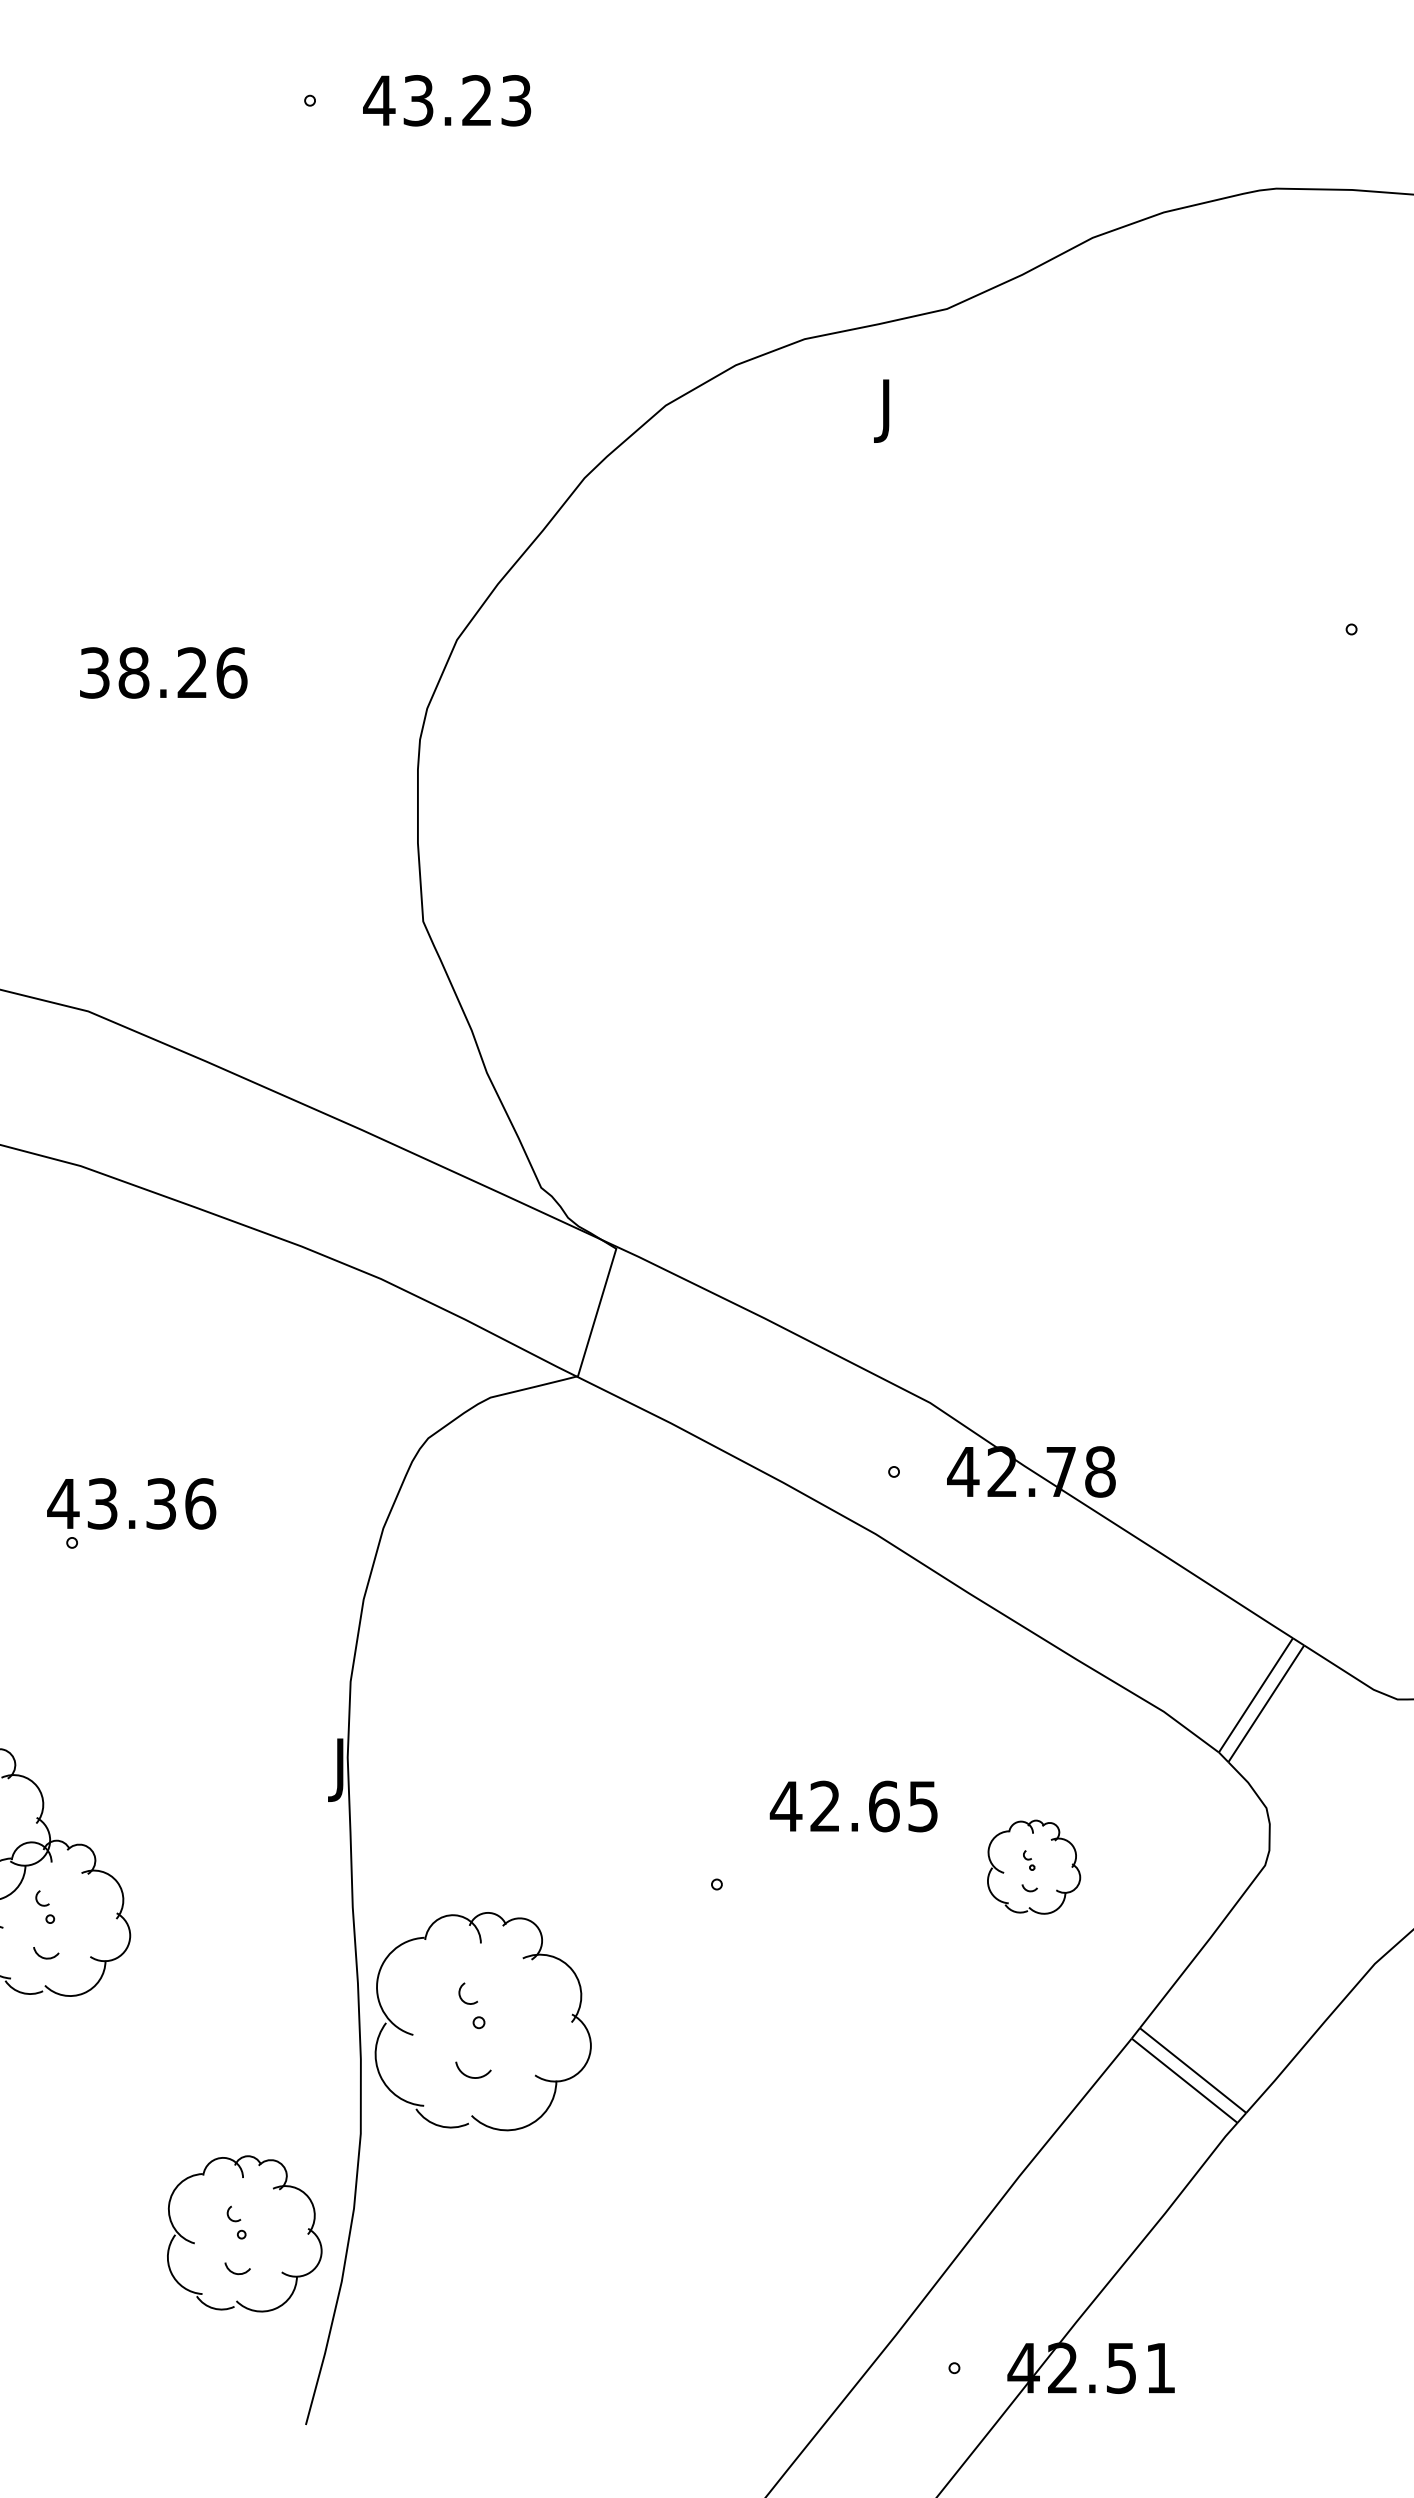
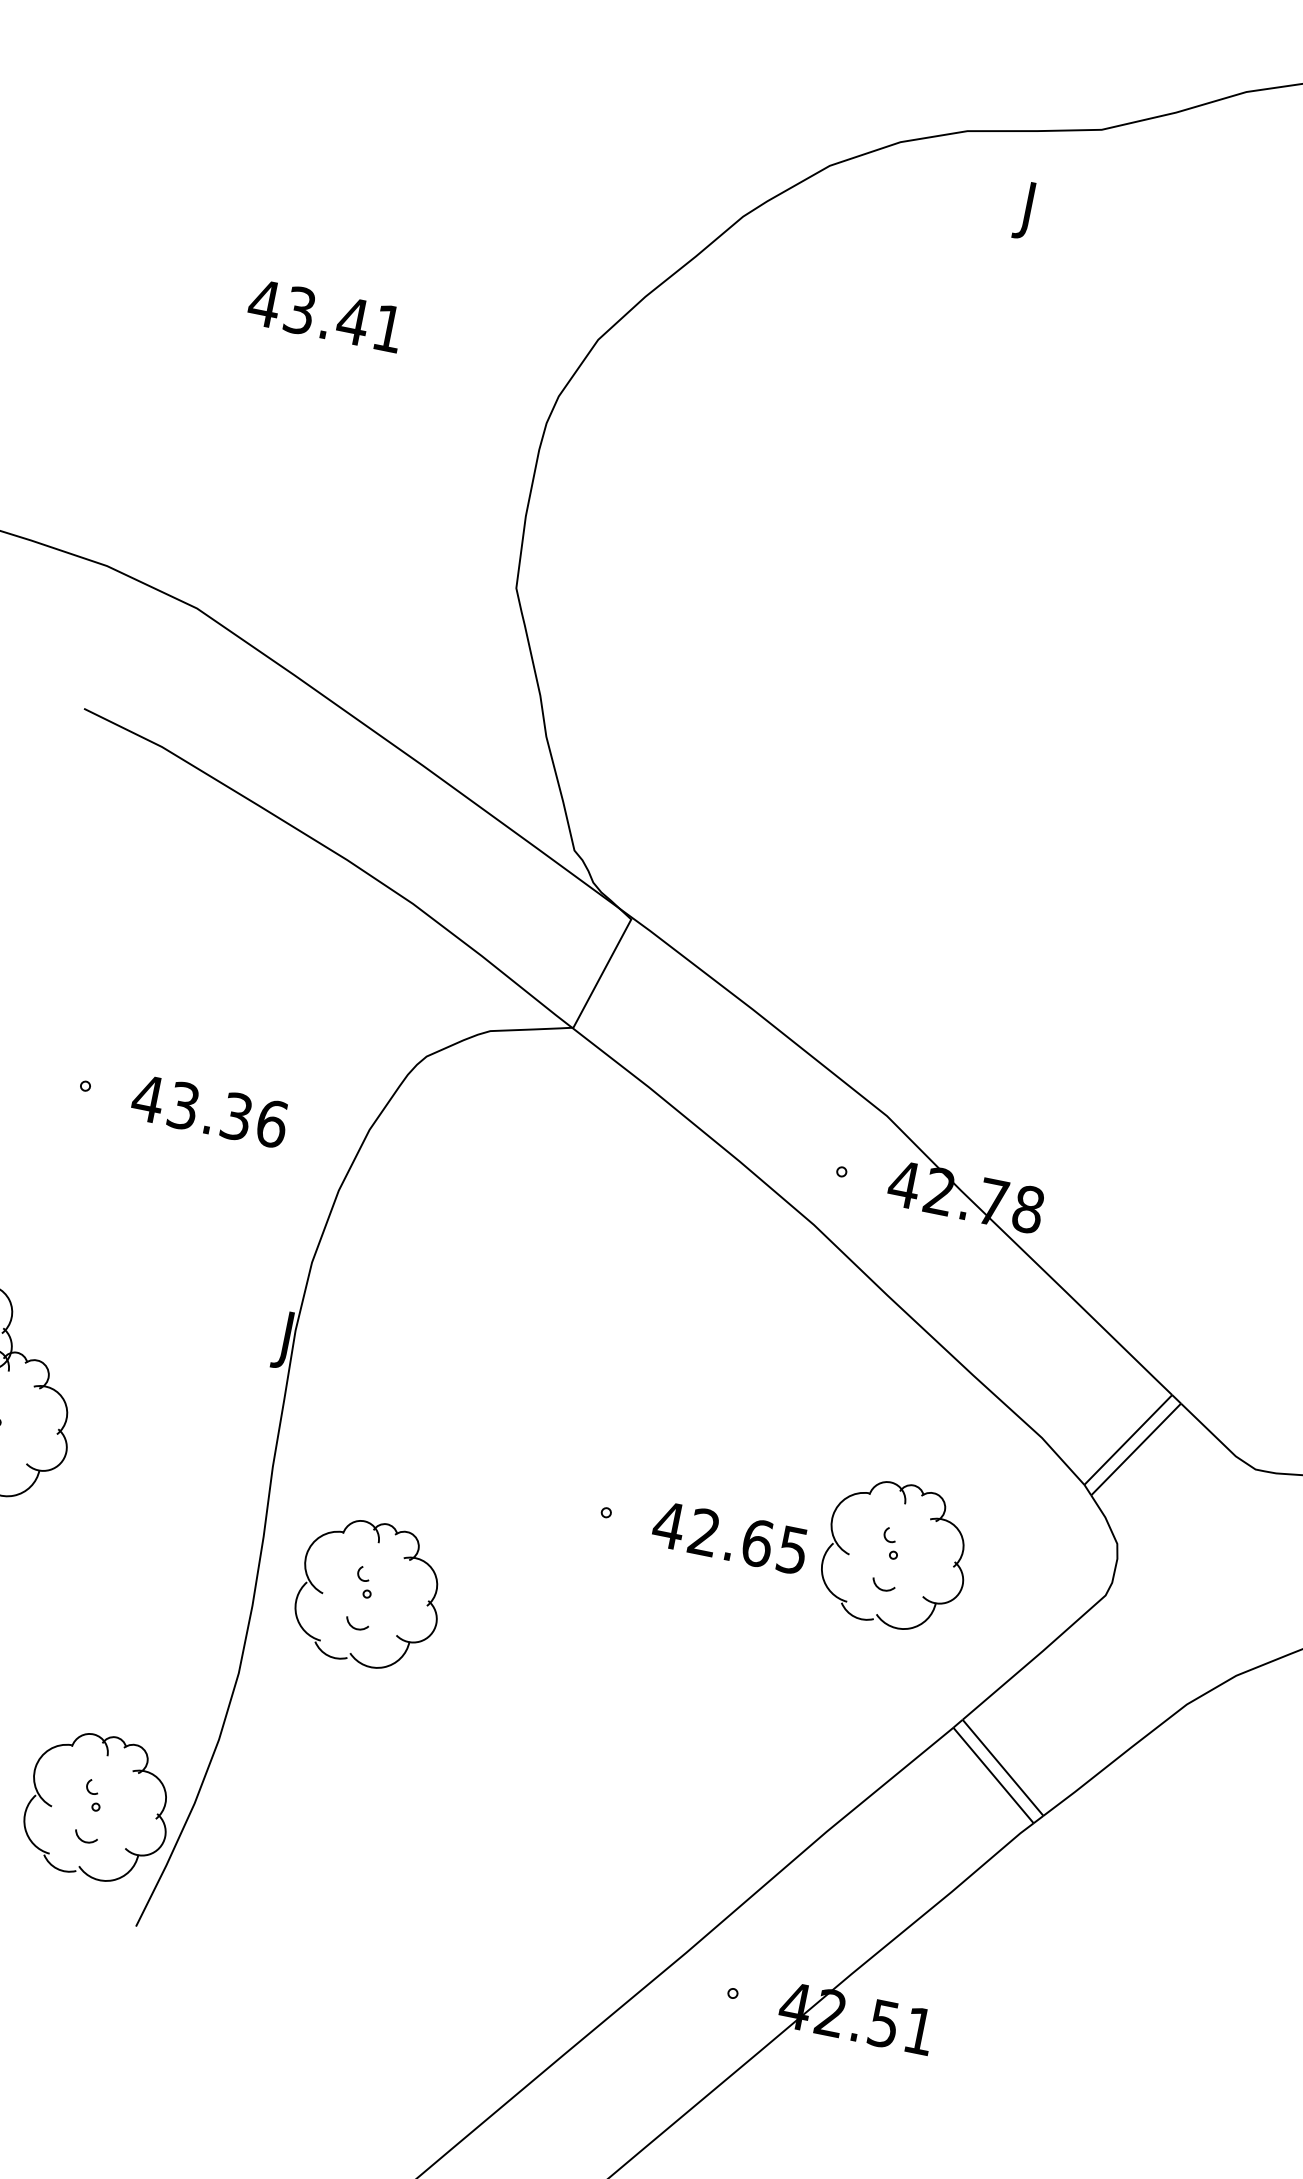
text: (162, 672) -> (325, 315), 38.26 -> 43.41
text: (131, 1503) -> (209, 1110), moved
text: (853, 1806) -> (729, 1537), moved
part: (1033, 1866) -> (895, 1554), size x1.67
part: (482, 2020) -> (369, 1592), size x0.71
part: (244, 2233) -> (98, 1806), moved

